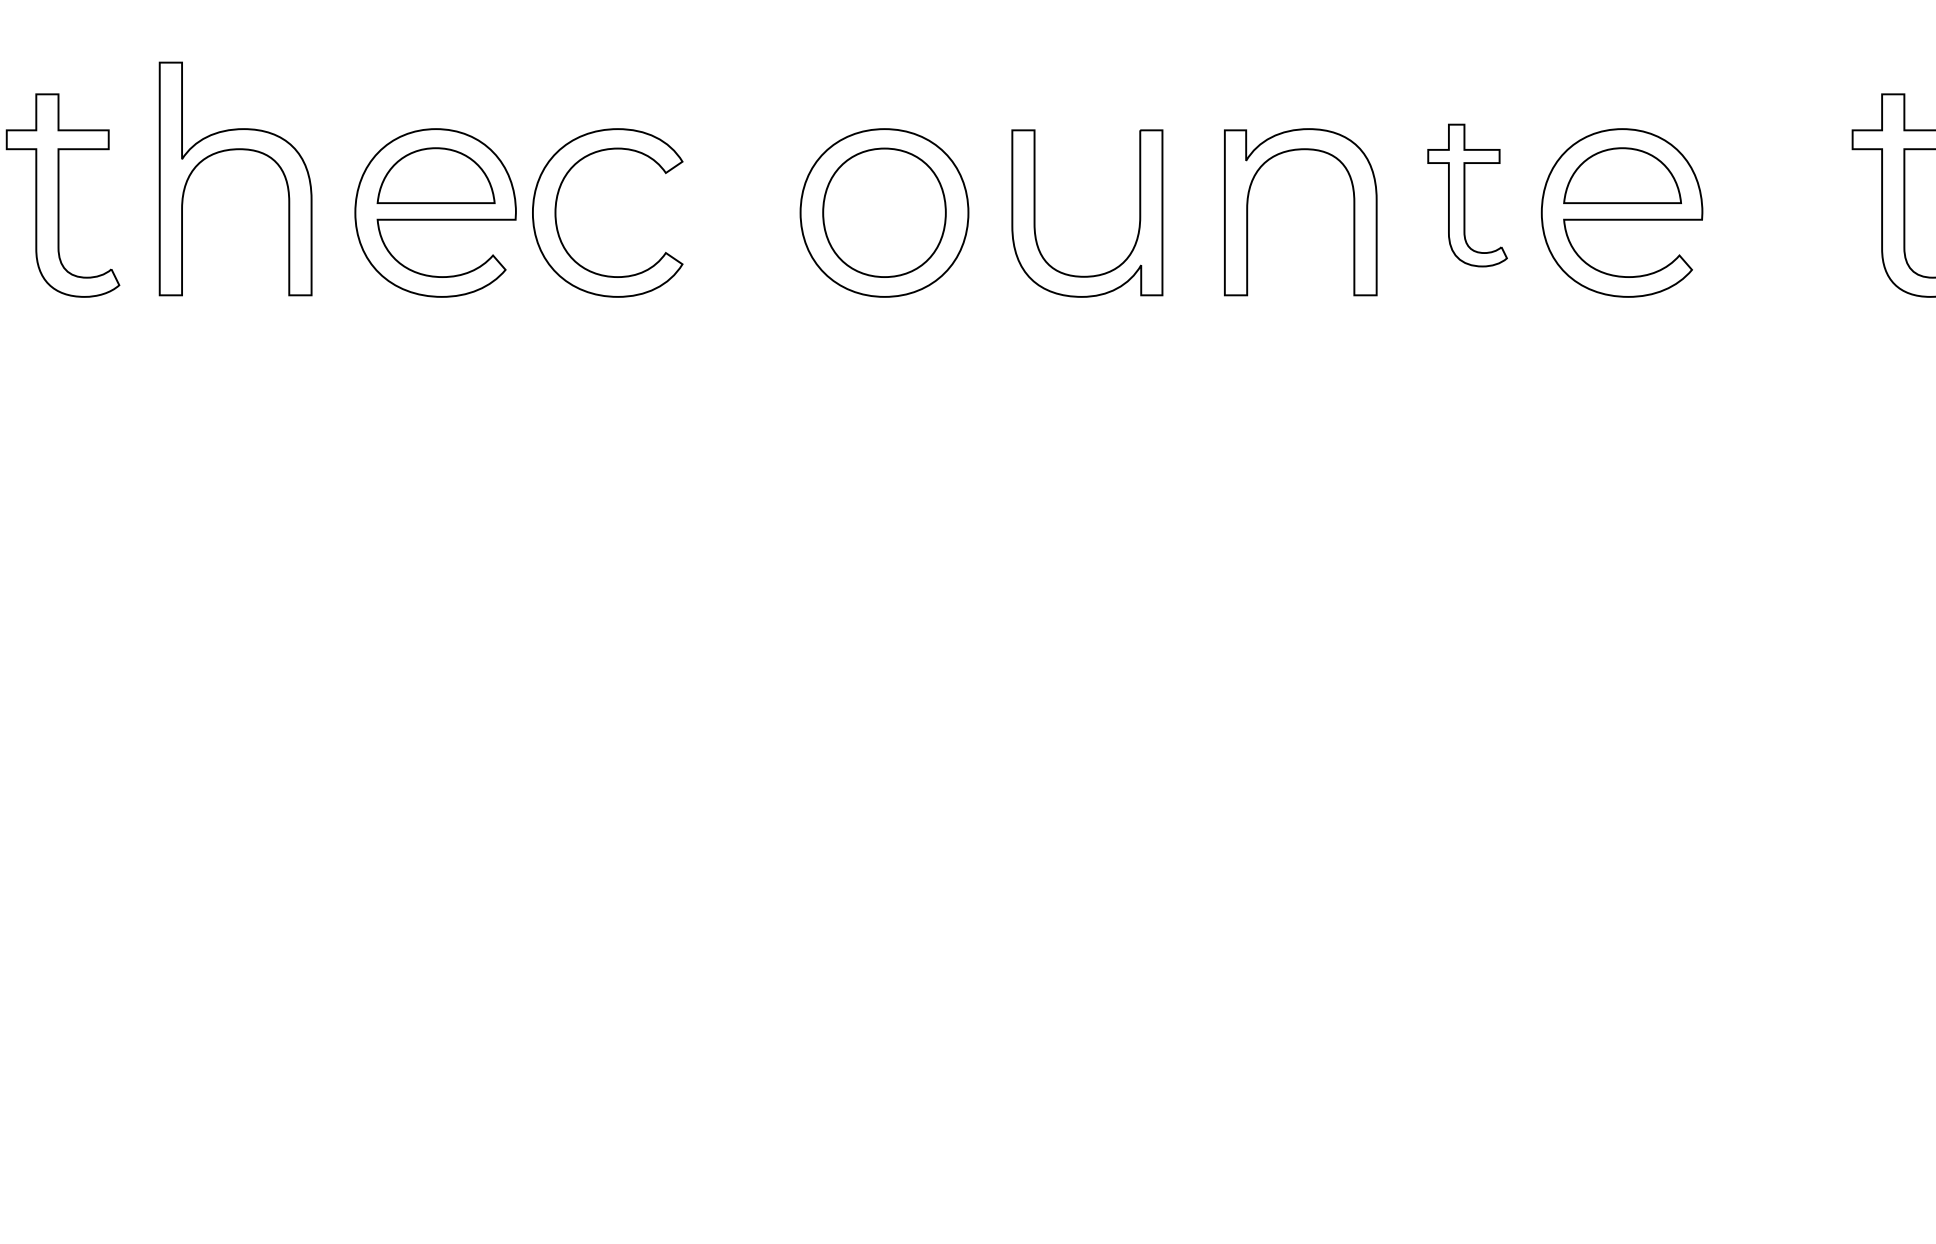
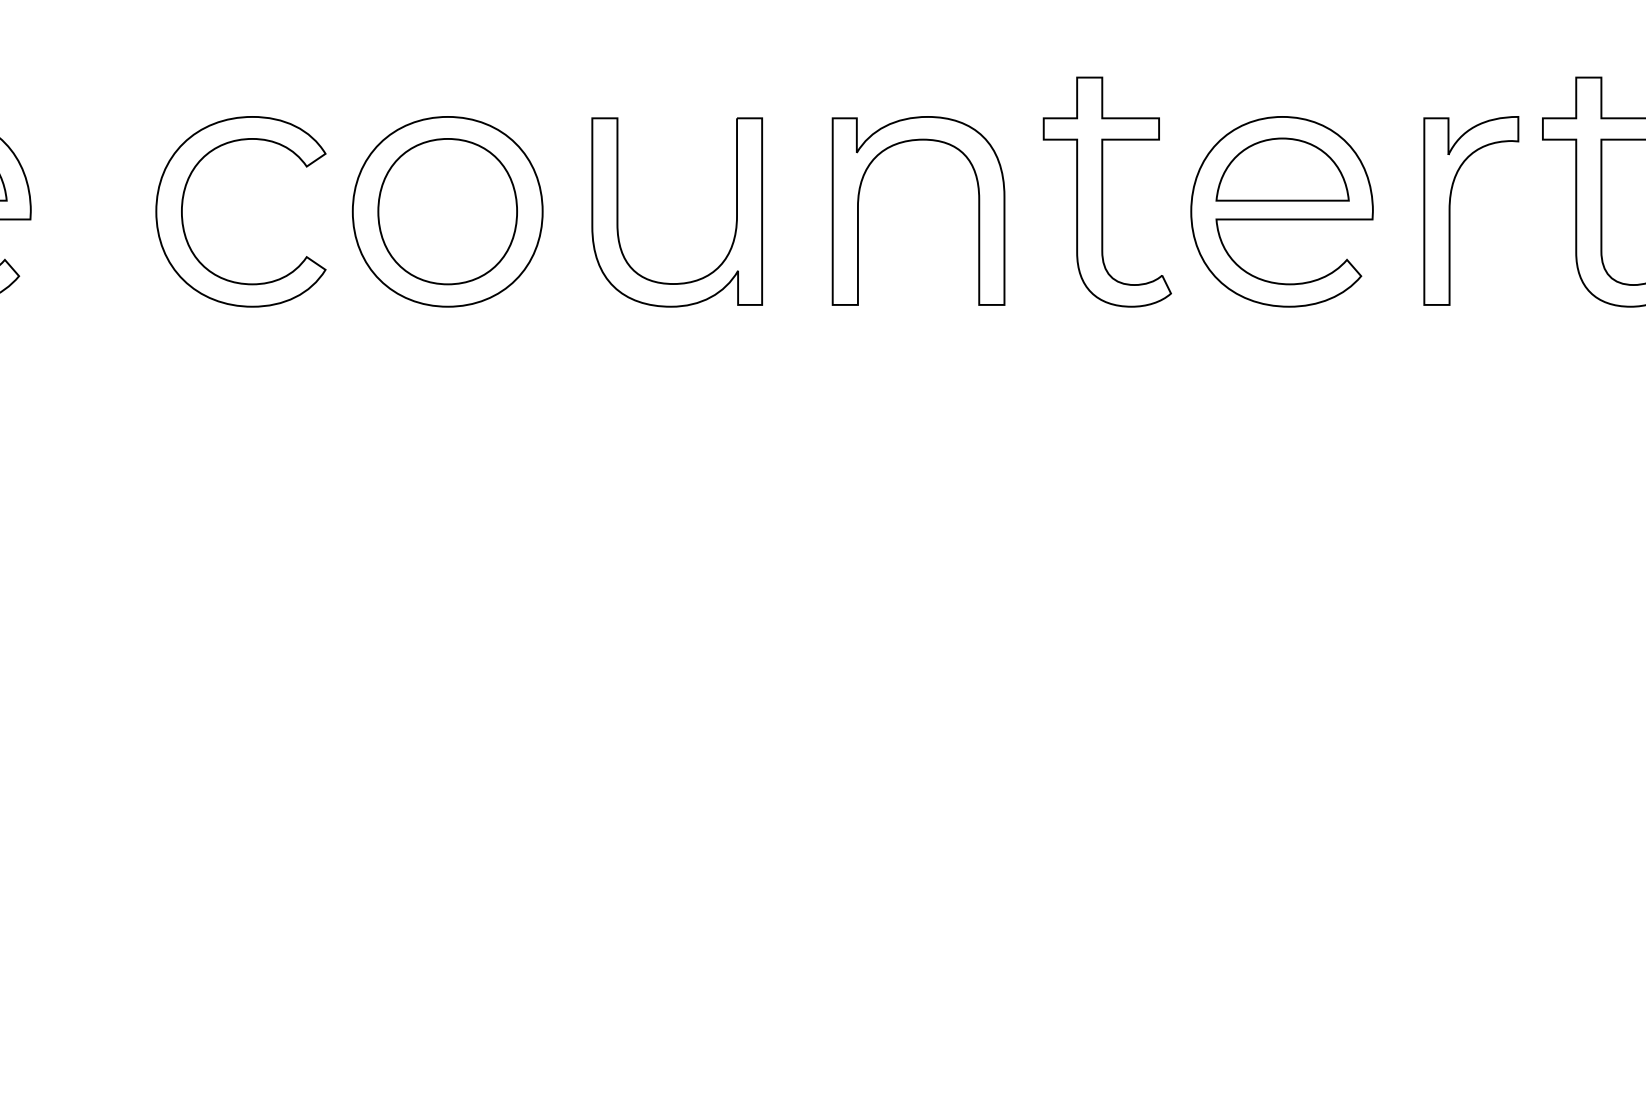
part: (1467, 195) -> (1107, 192), size x1.43
part: (1771, 210) -> (1451, 208), added
part: (556, 212) -> (183, 211), moved

